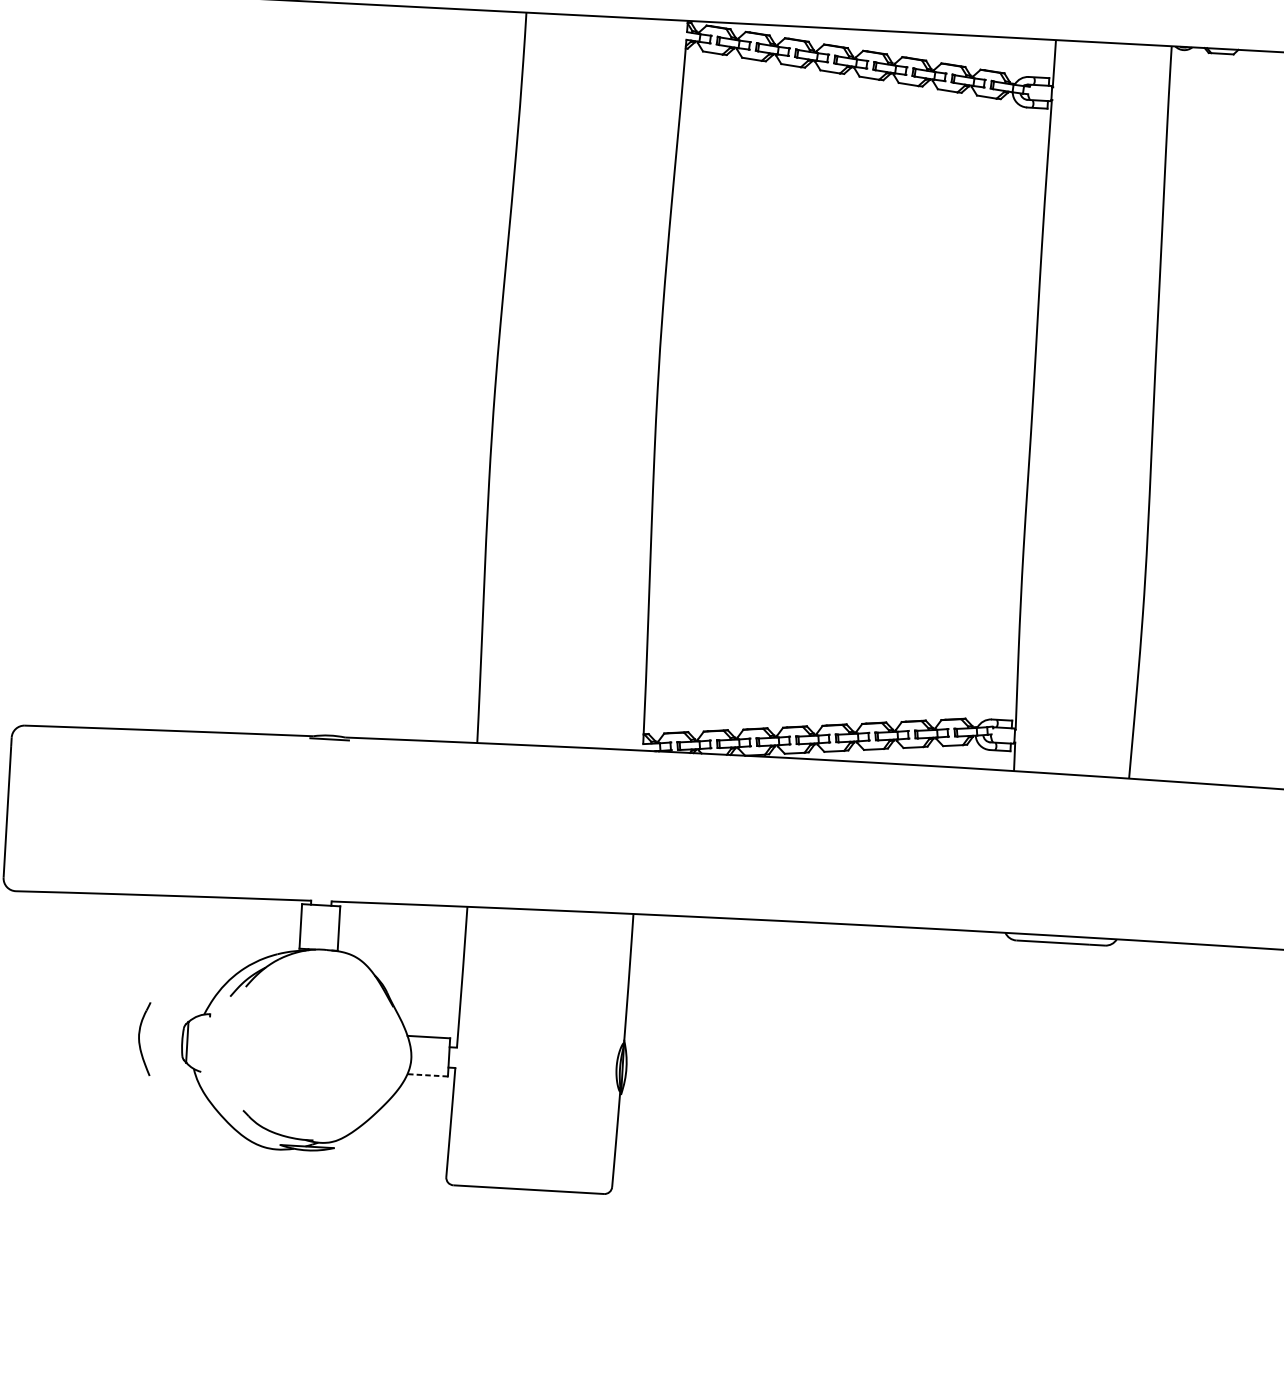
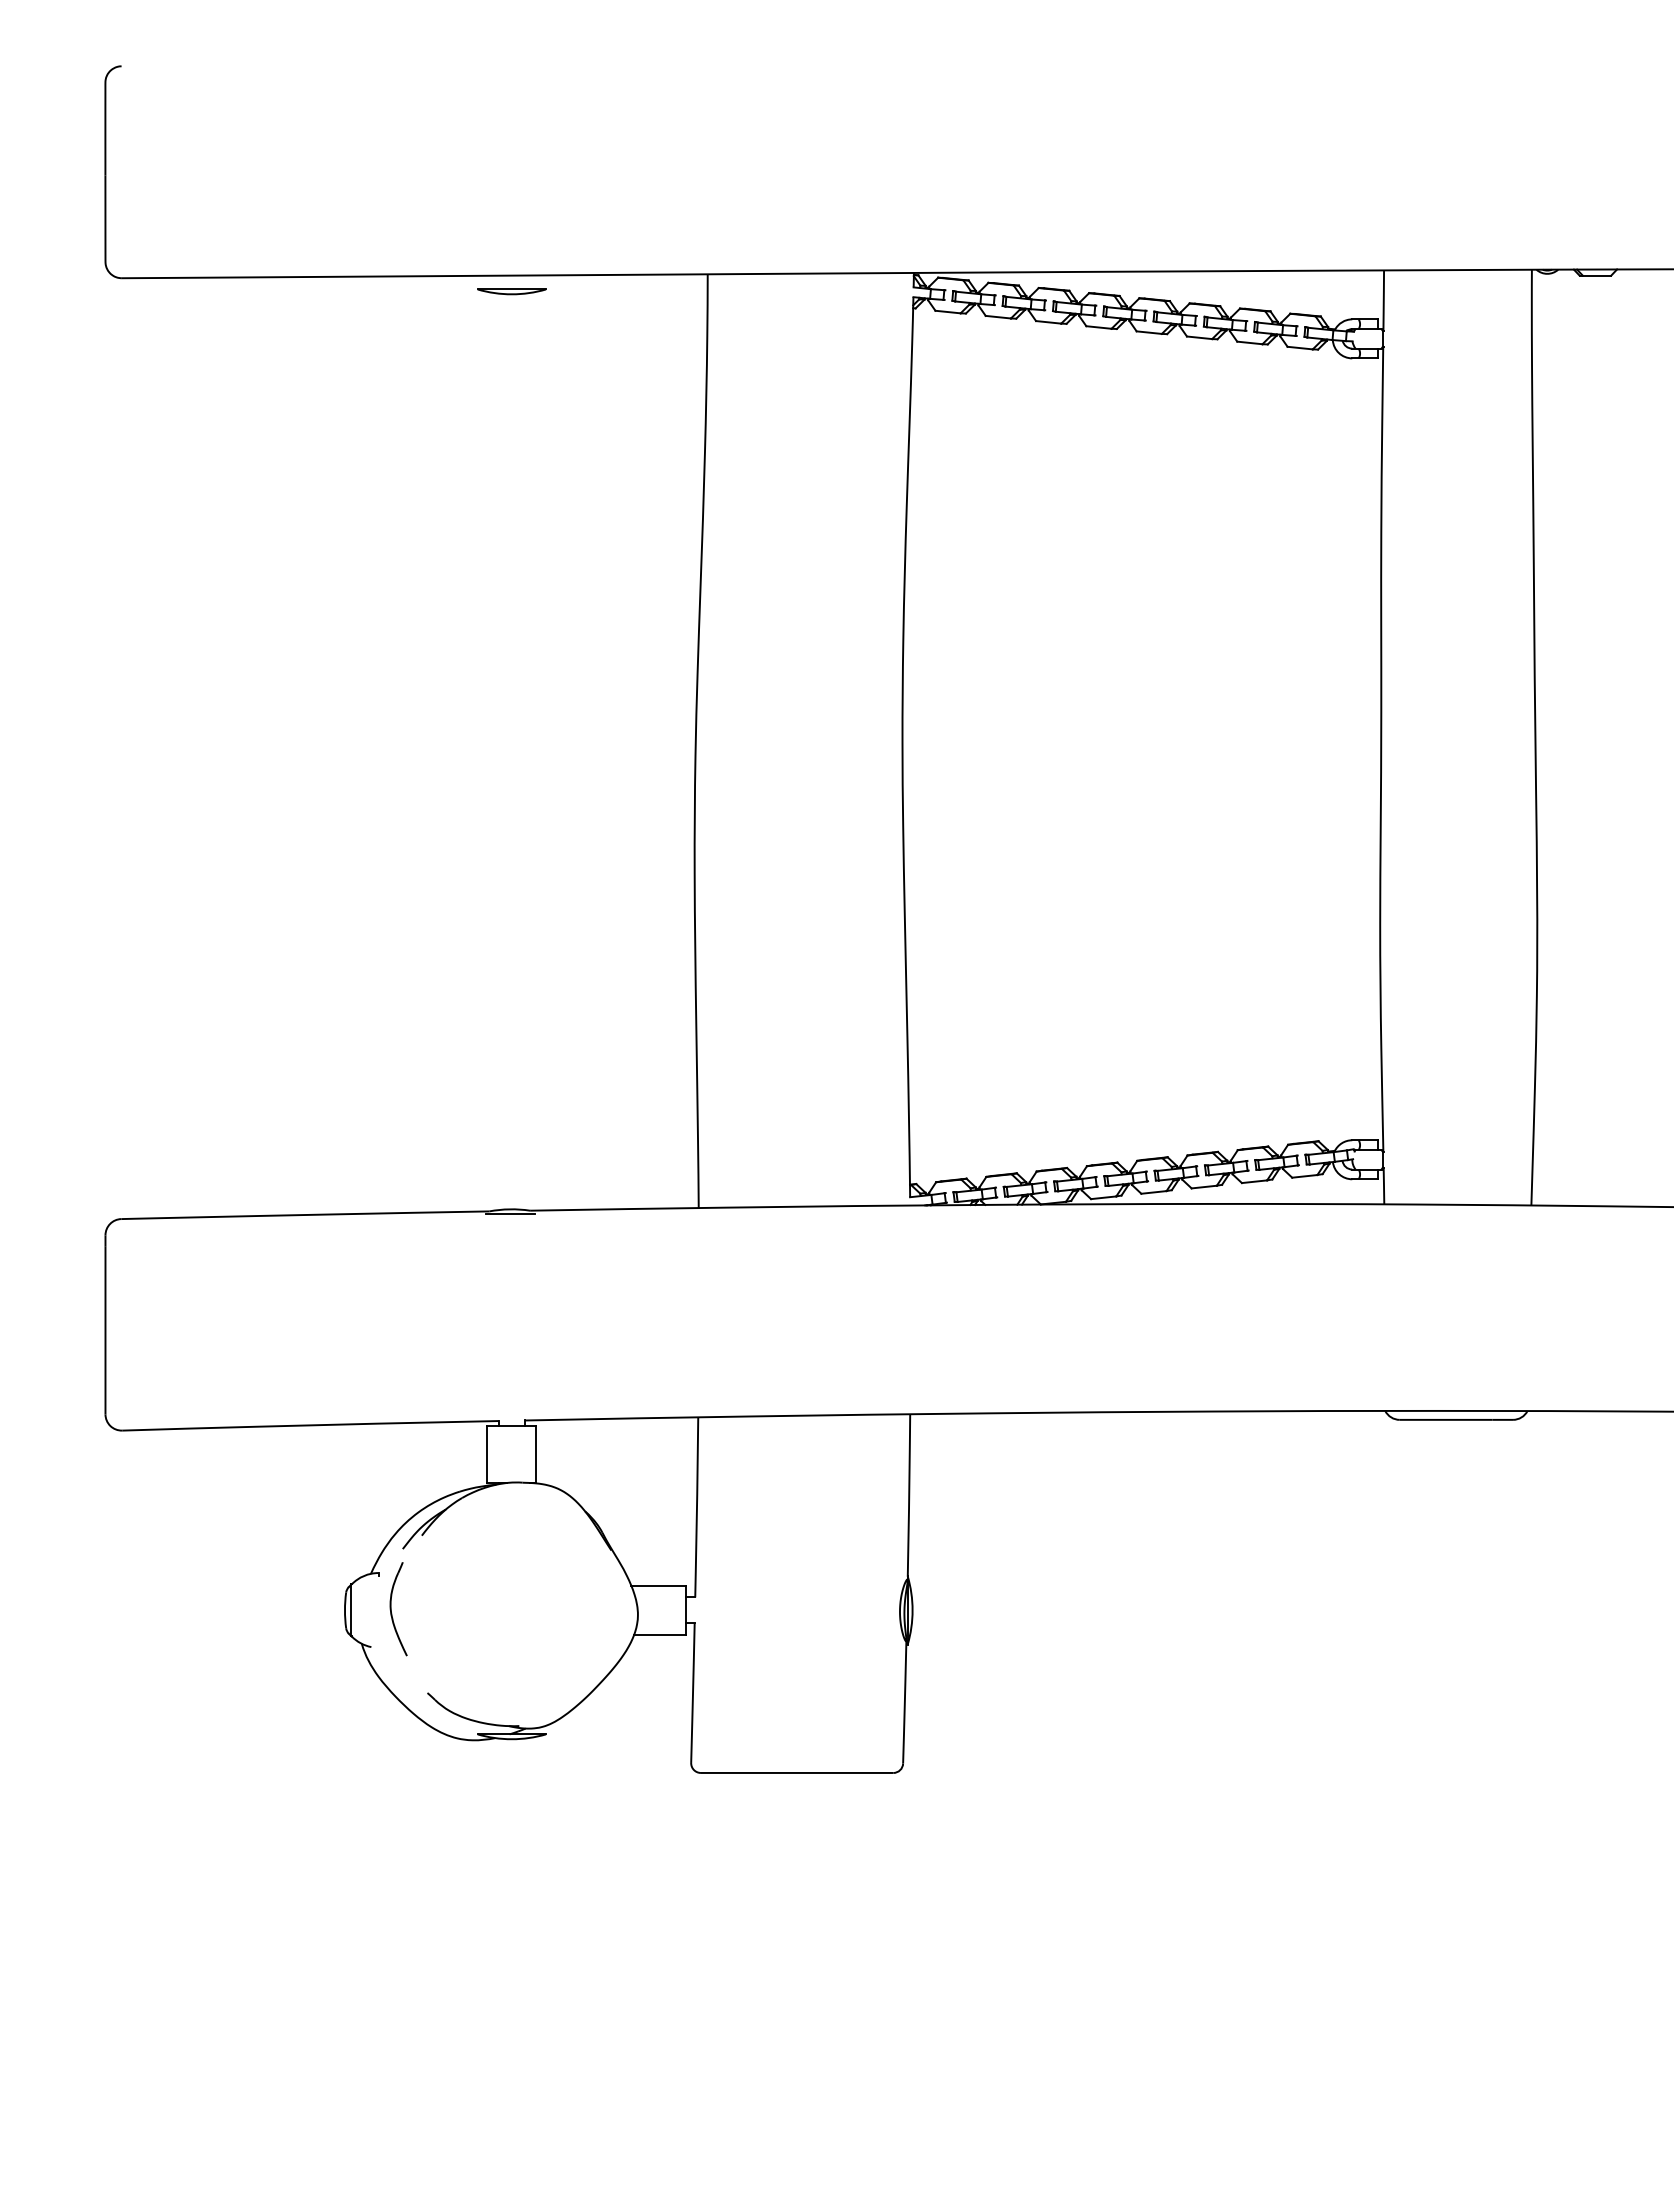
part: (372, 17) -> (511, 291), added
part: (139, 1038) -> (391, 1609), moved
line: (428, 1075) -> (660, 1634), dashed -> solid

